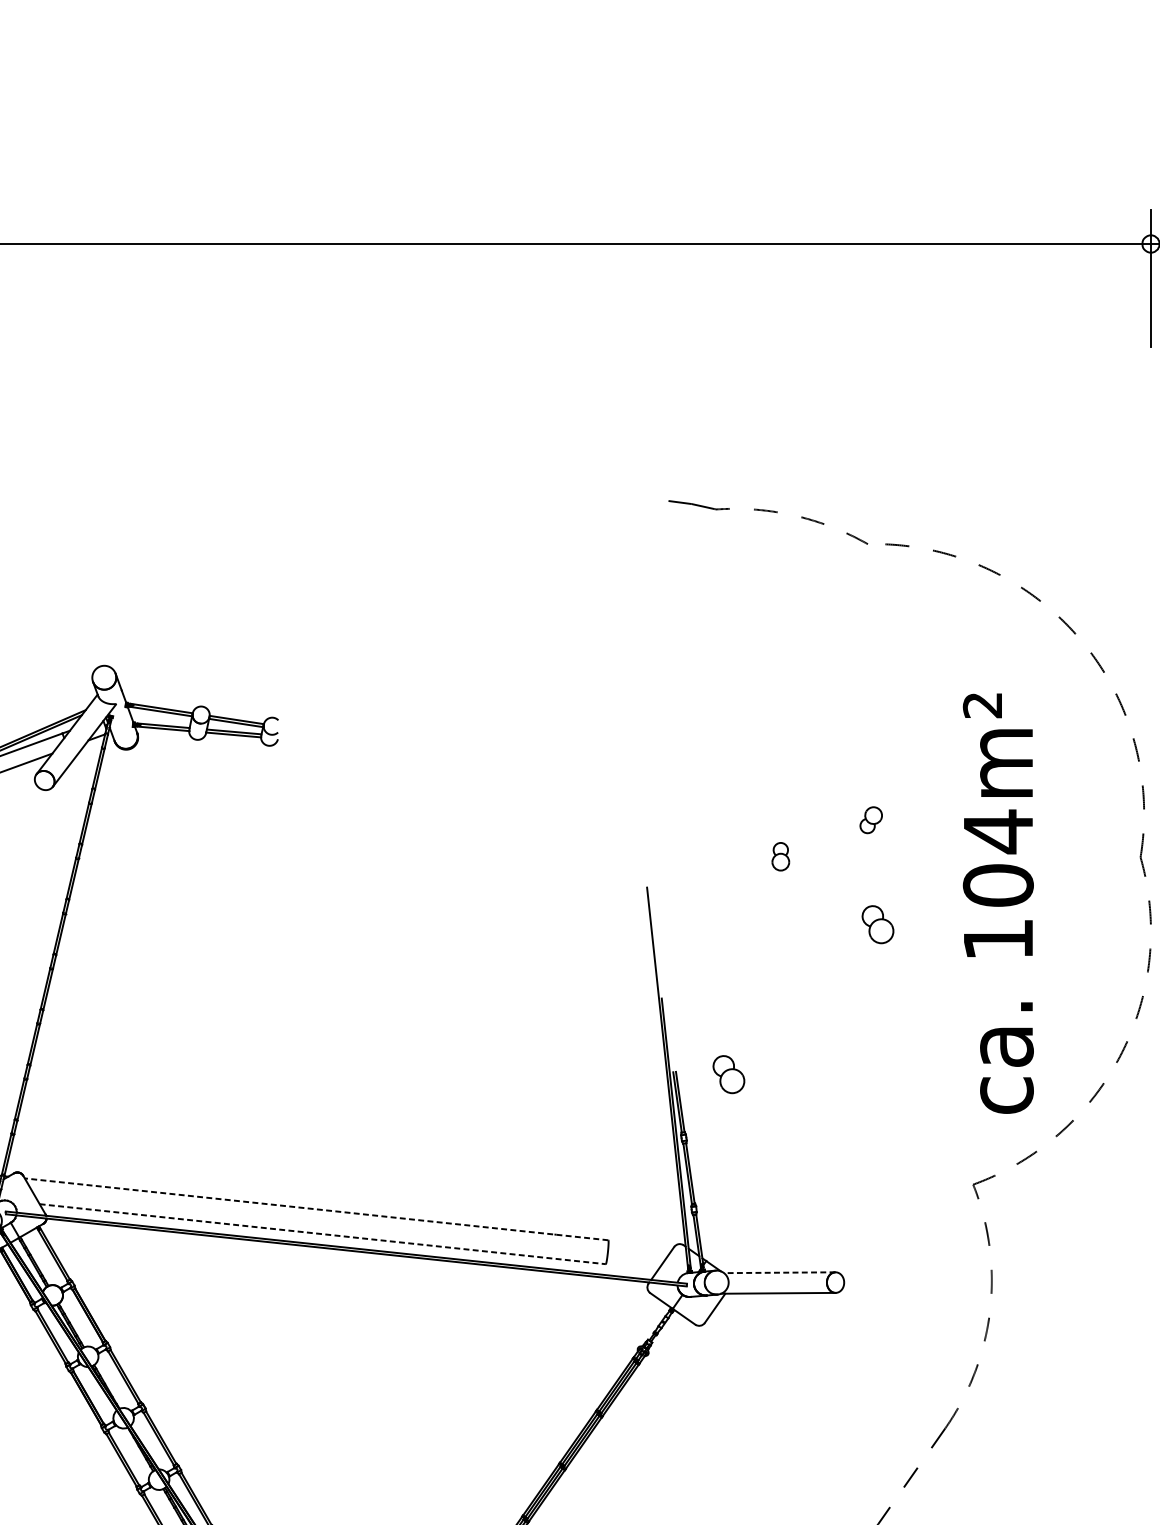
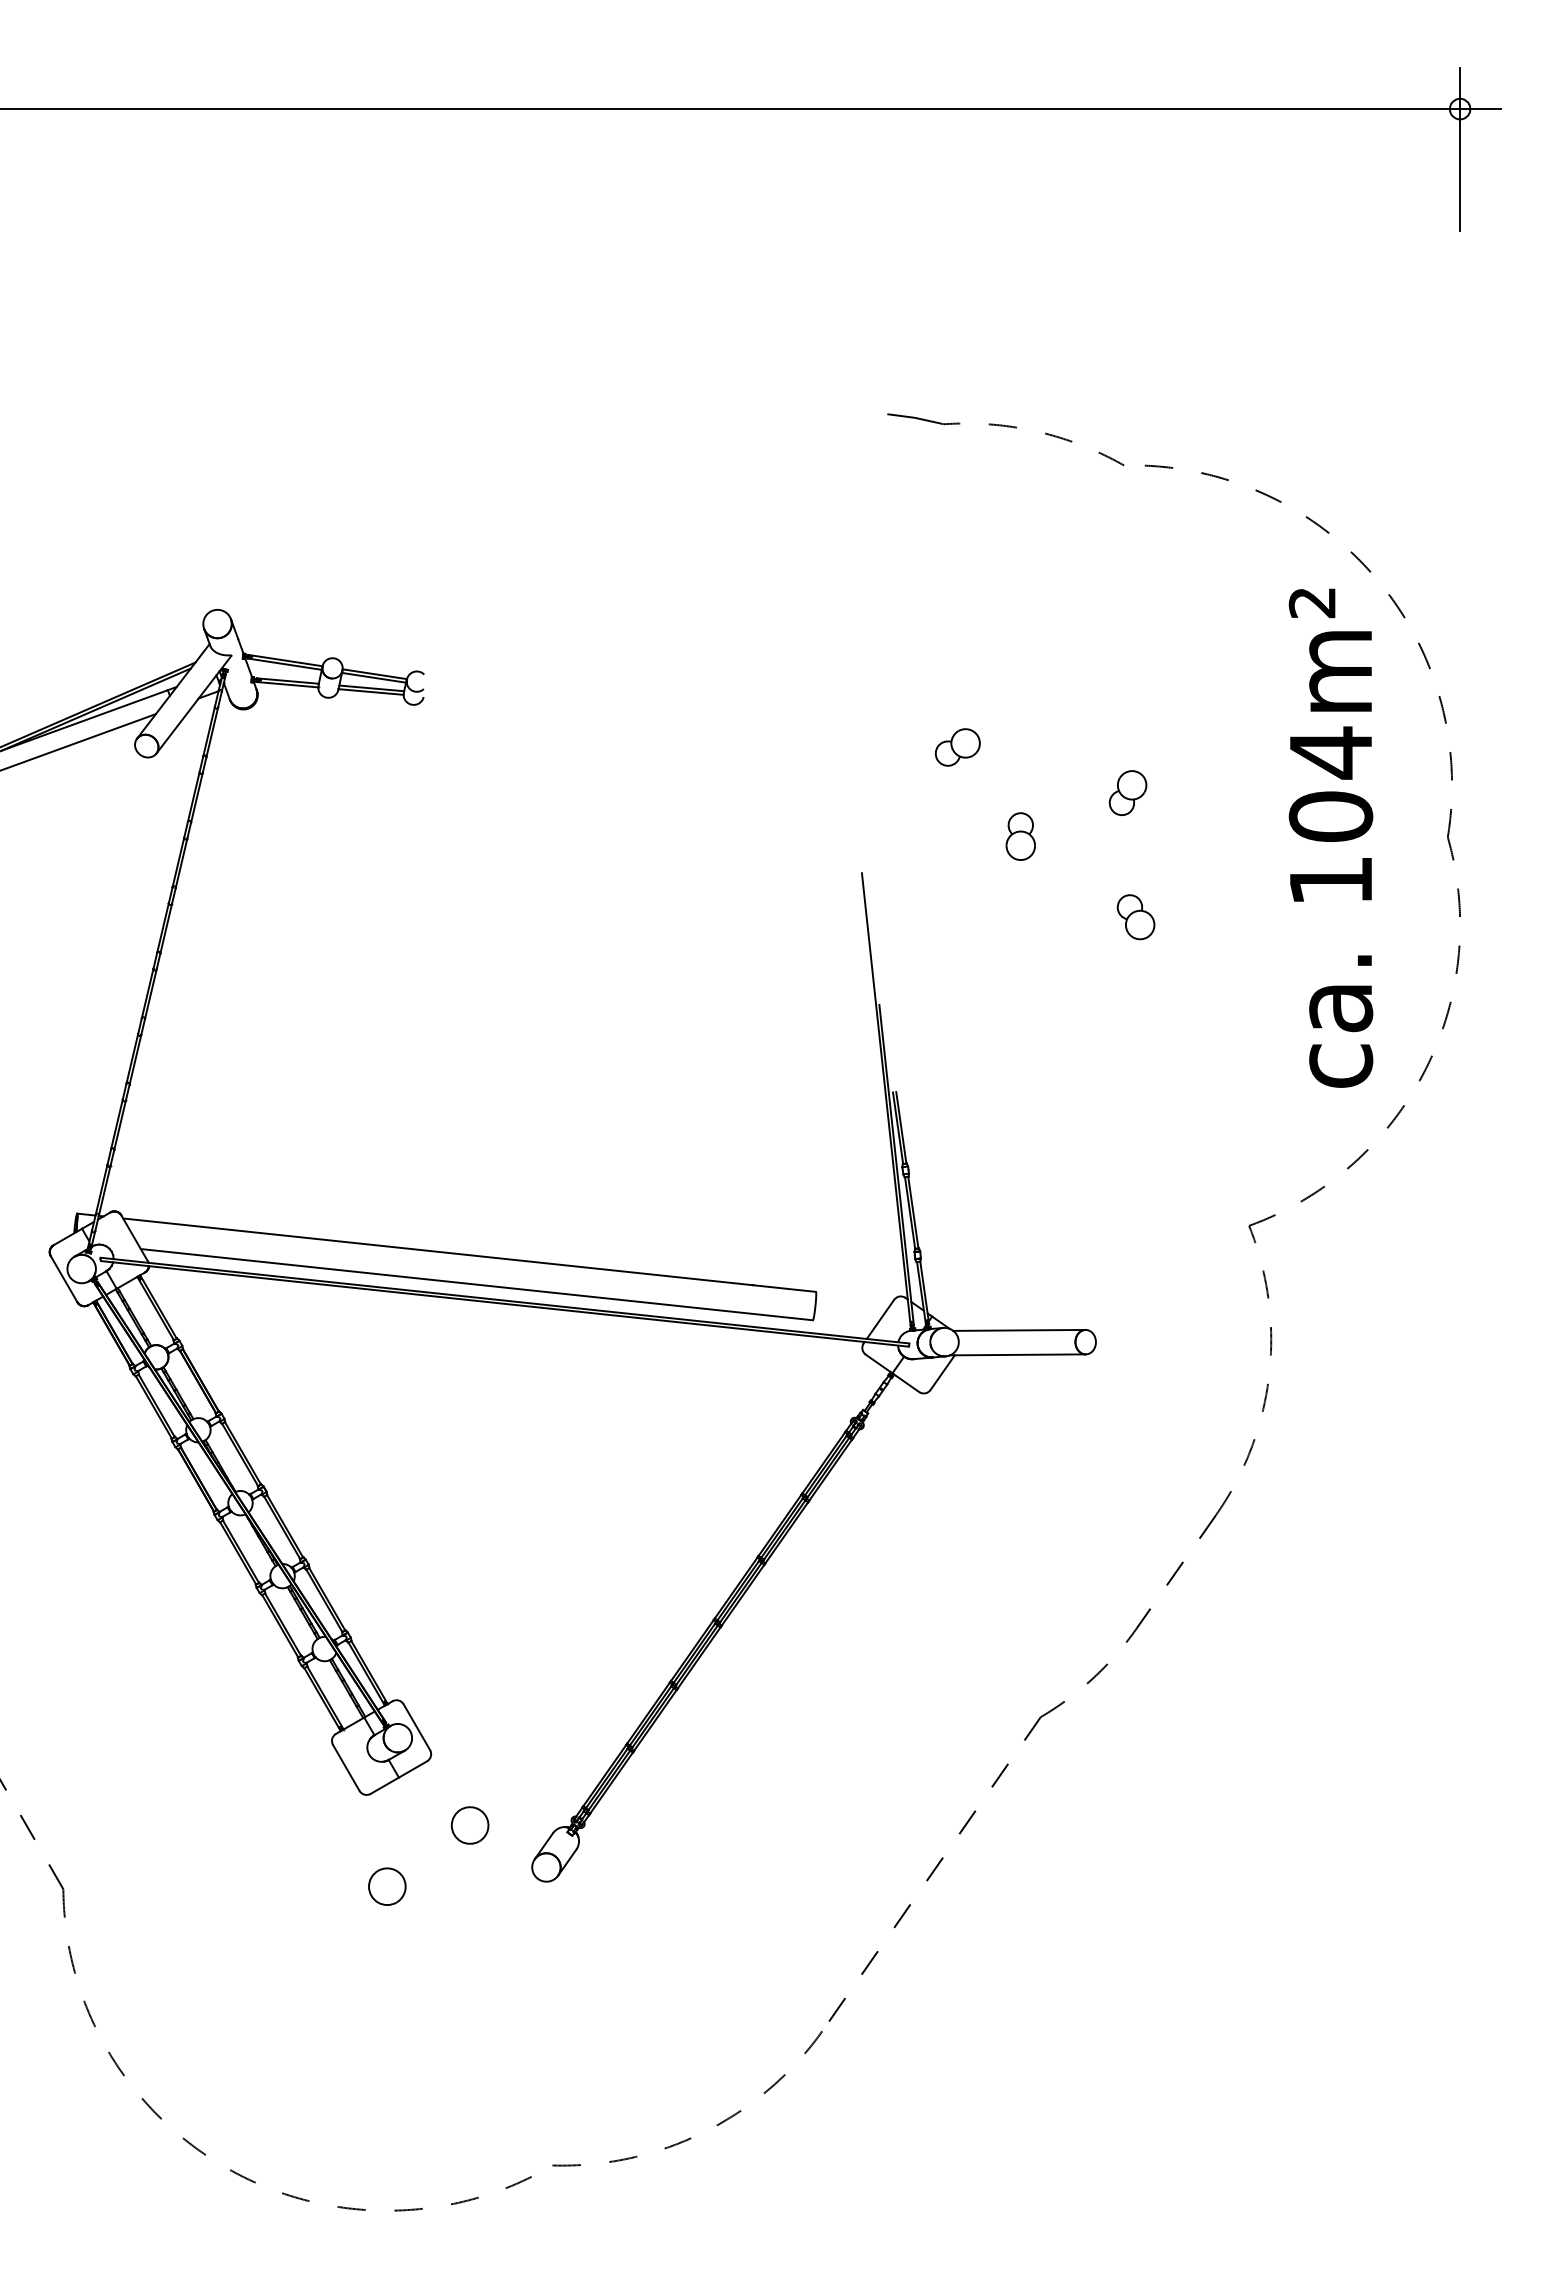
part: (727, 781) -> (957, 747), added
part: (870, 820) -> (1127, 793), size x1.43
part: (780, 856) -> (1020, 836), size x1.43
text: (997, 903) -> (1330, 837), moved
part: (728, 1074) -> (958, 1095), removed
line: (316, 1209) -> (469, 1255), dashed -> solid
line: (322, 1234) -> (476, 1284), dashed -> solid
line: (778, 1272) -> (1018, 1330), dashed -> solid

